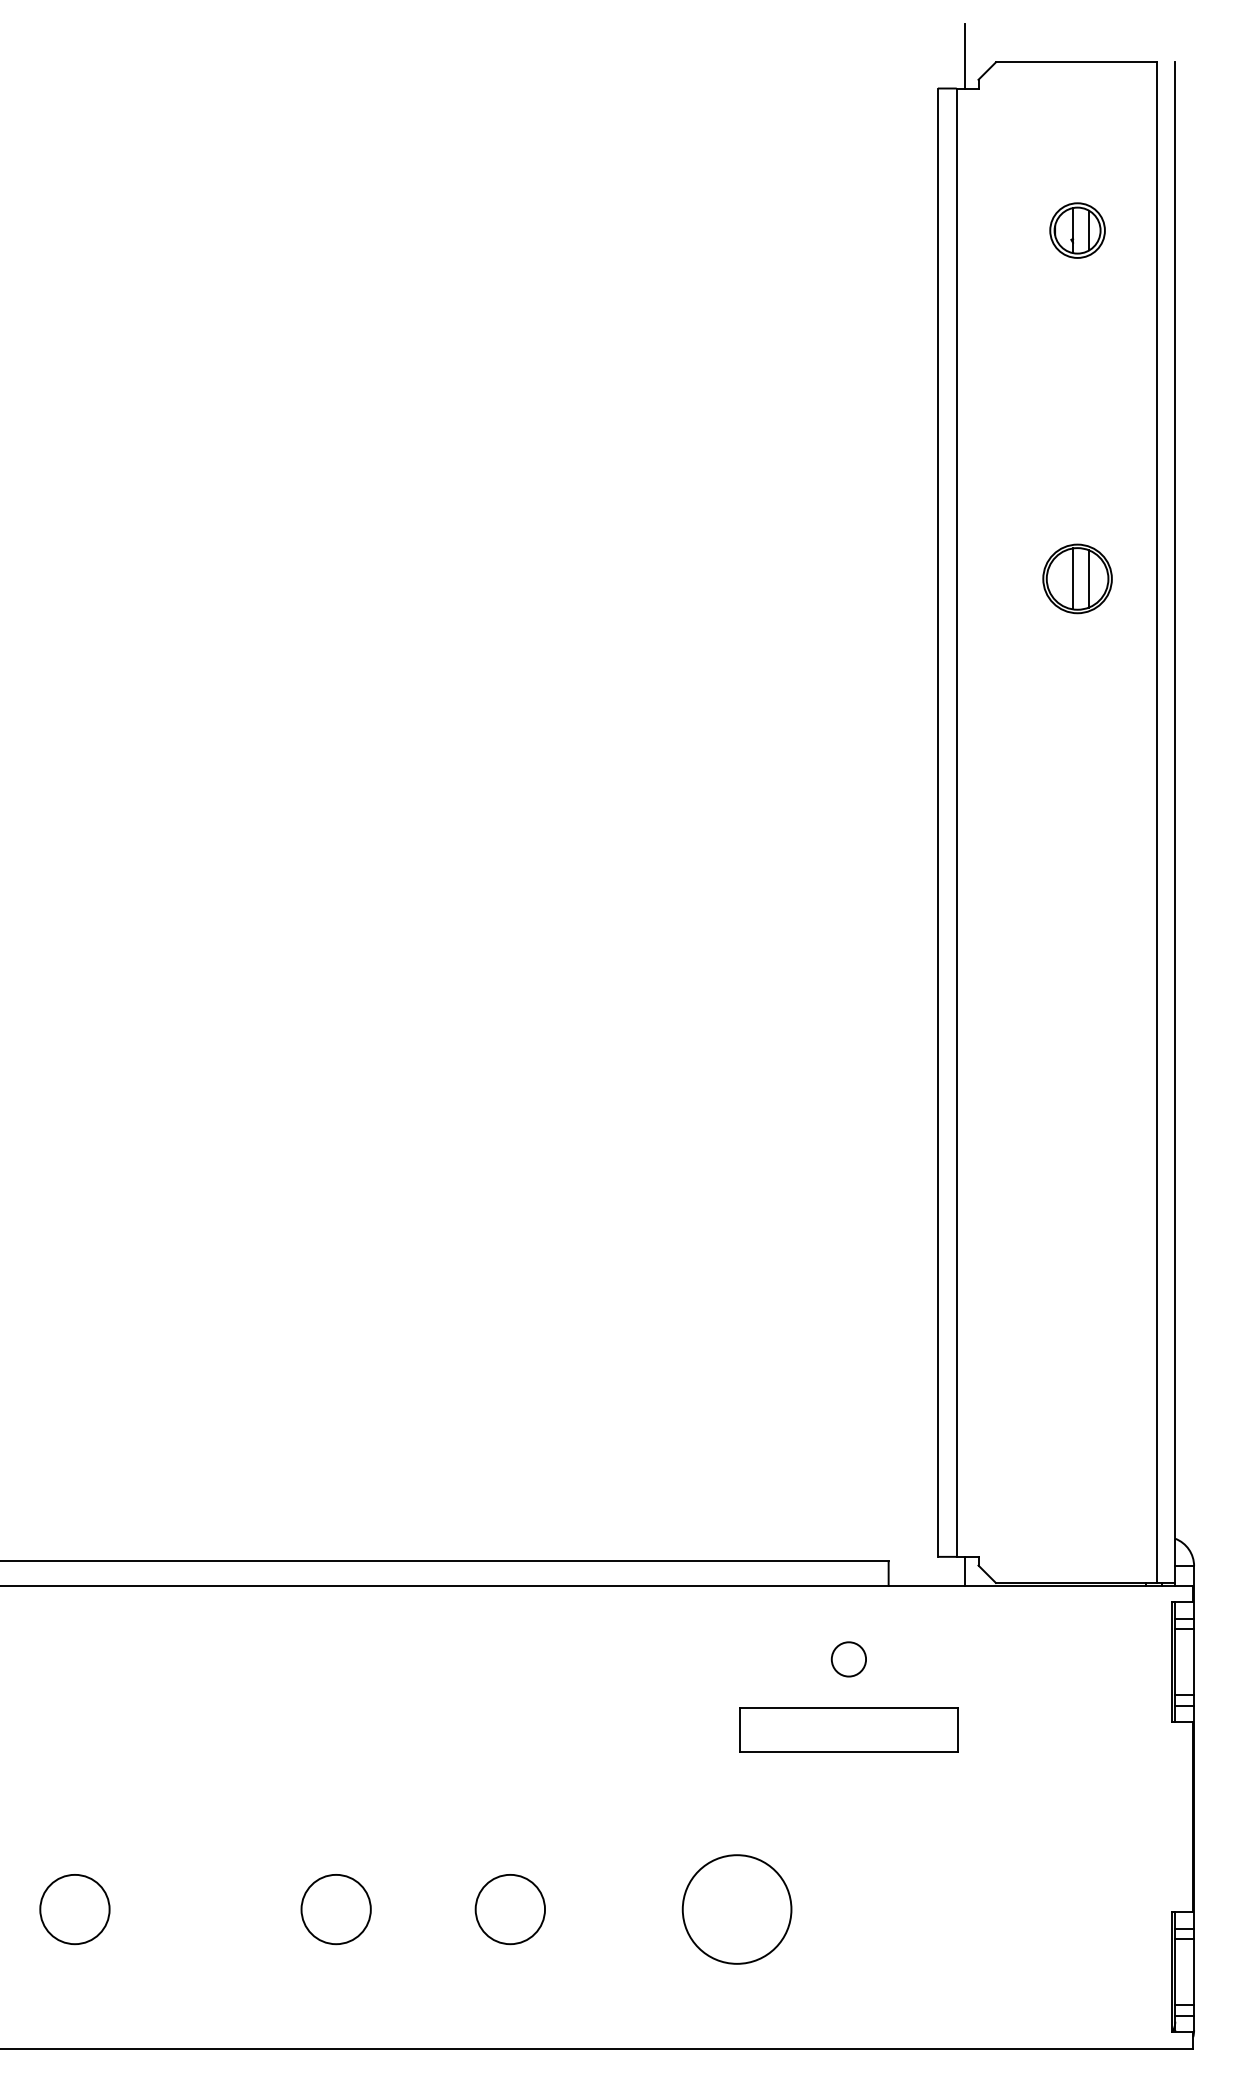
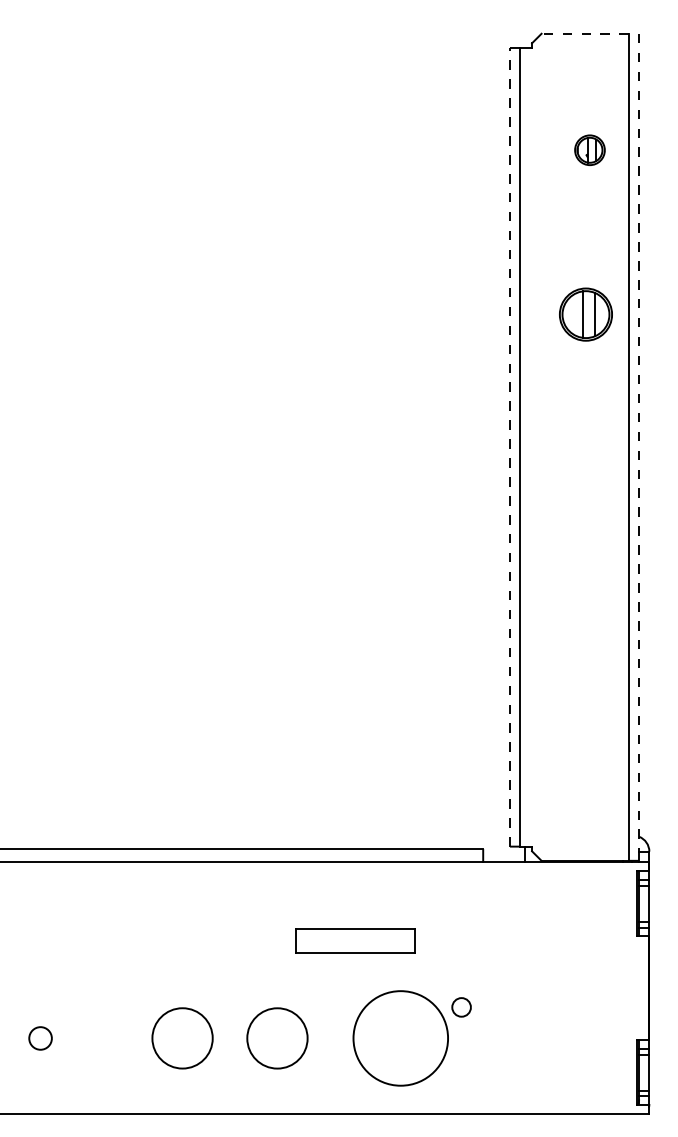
line: (964, 56) -> (524, 30), removed
line: (1076, 61) -> (585, 33), solid -> dashed
part: (1076, 229) -> (589, 149), moved
part: (1076, 578) -> (585, 314), size x1.4
line: (1175, 813) -> (639, 442), solid -> dashed
line: (938, 821) -> (510, 446), solid -> dashed
circle: (848, 1659) -> (461, 1007), moved
part: (848, 1729) -> (355, 940), moved
circle: (736, 1907) -> (400, 1037), size x1.6
circle: (74, 1909) -> (40, 1038), size x0.6
circle: (335, 1909) -> (182, 1038), size x1.6
circle: (510, 1909) -> (277, 1038), size x1.6

